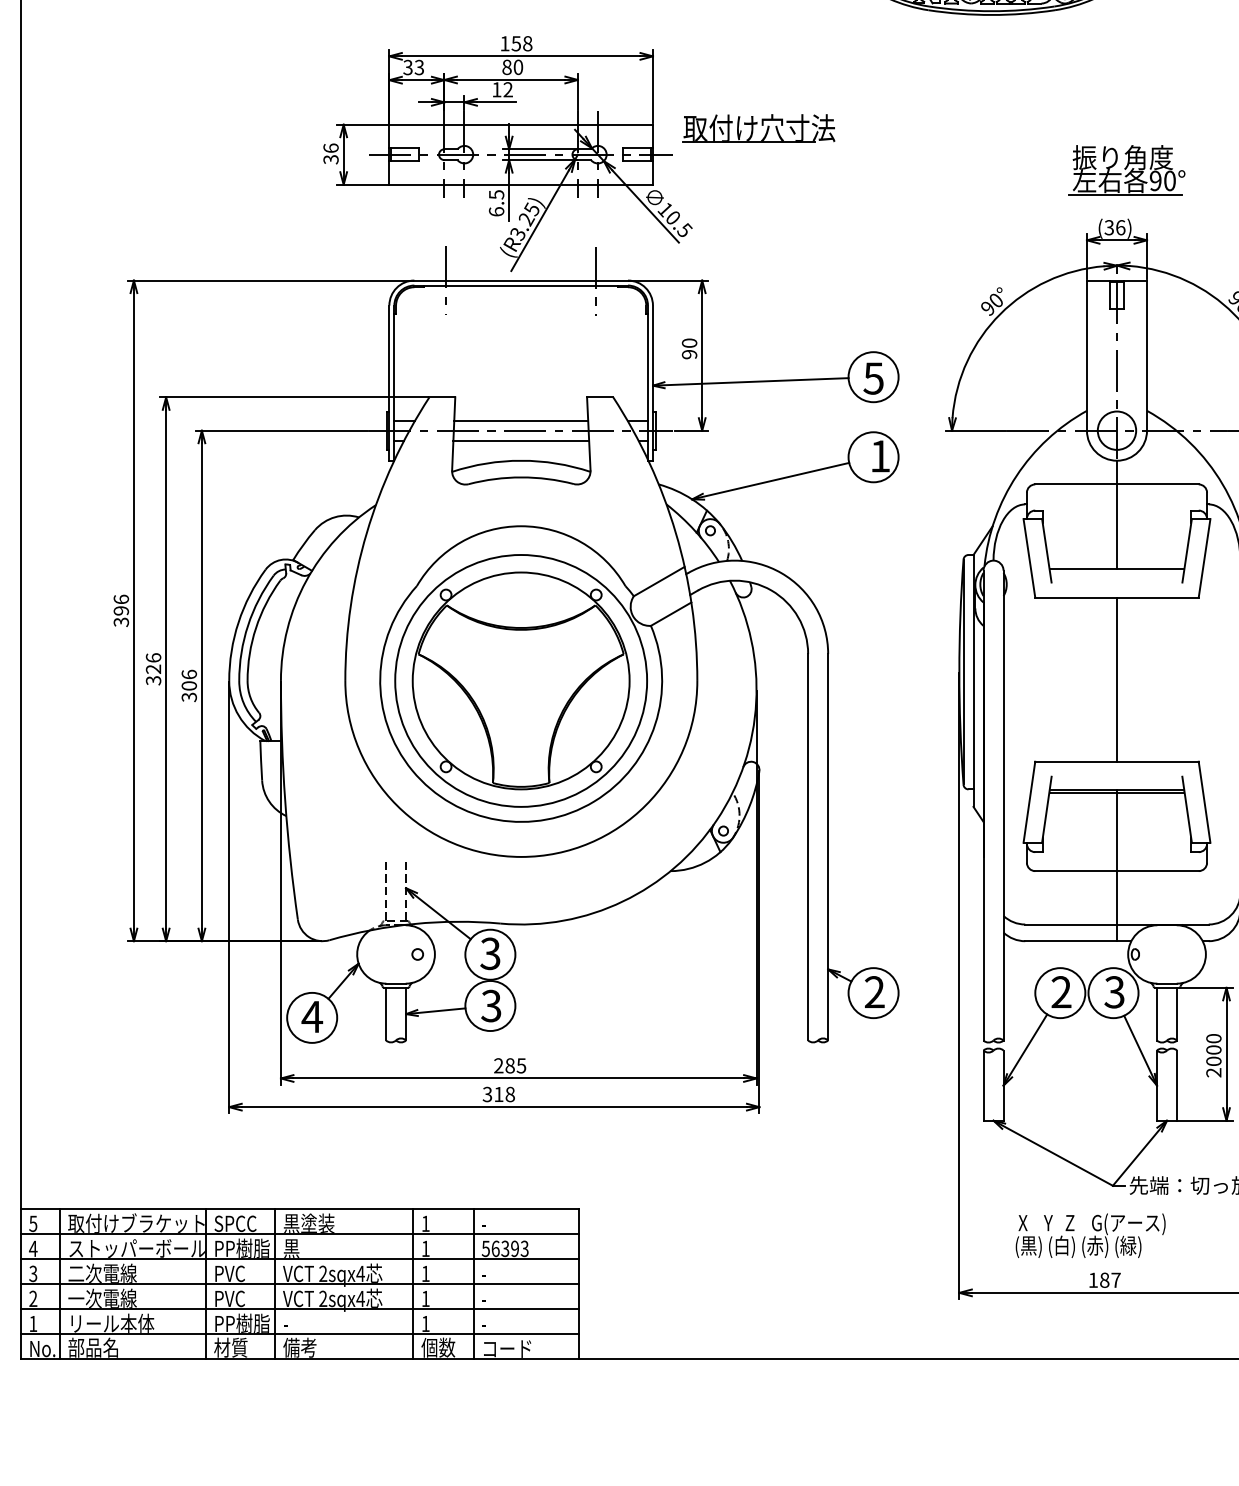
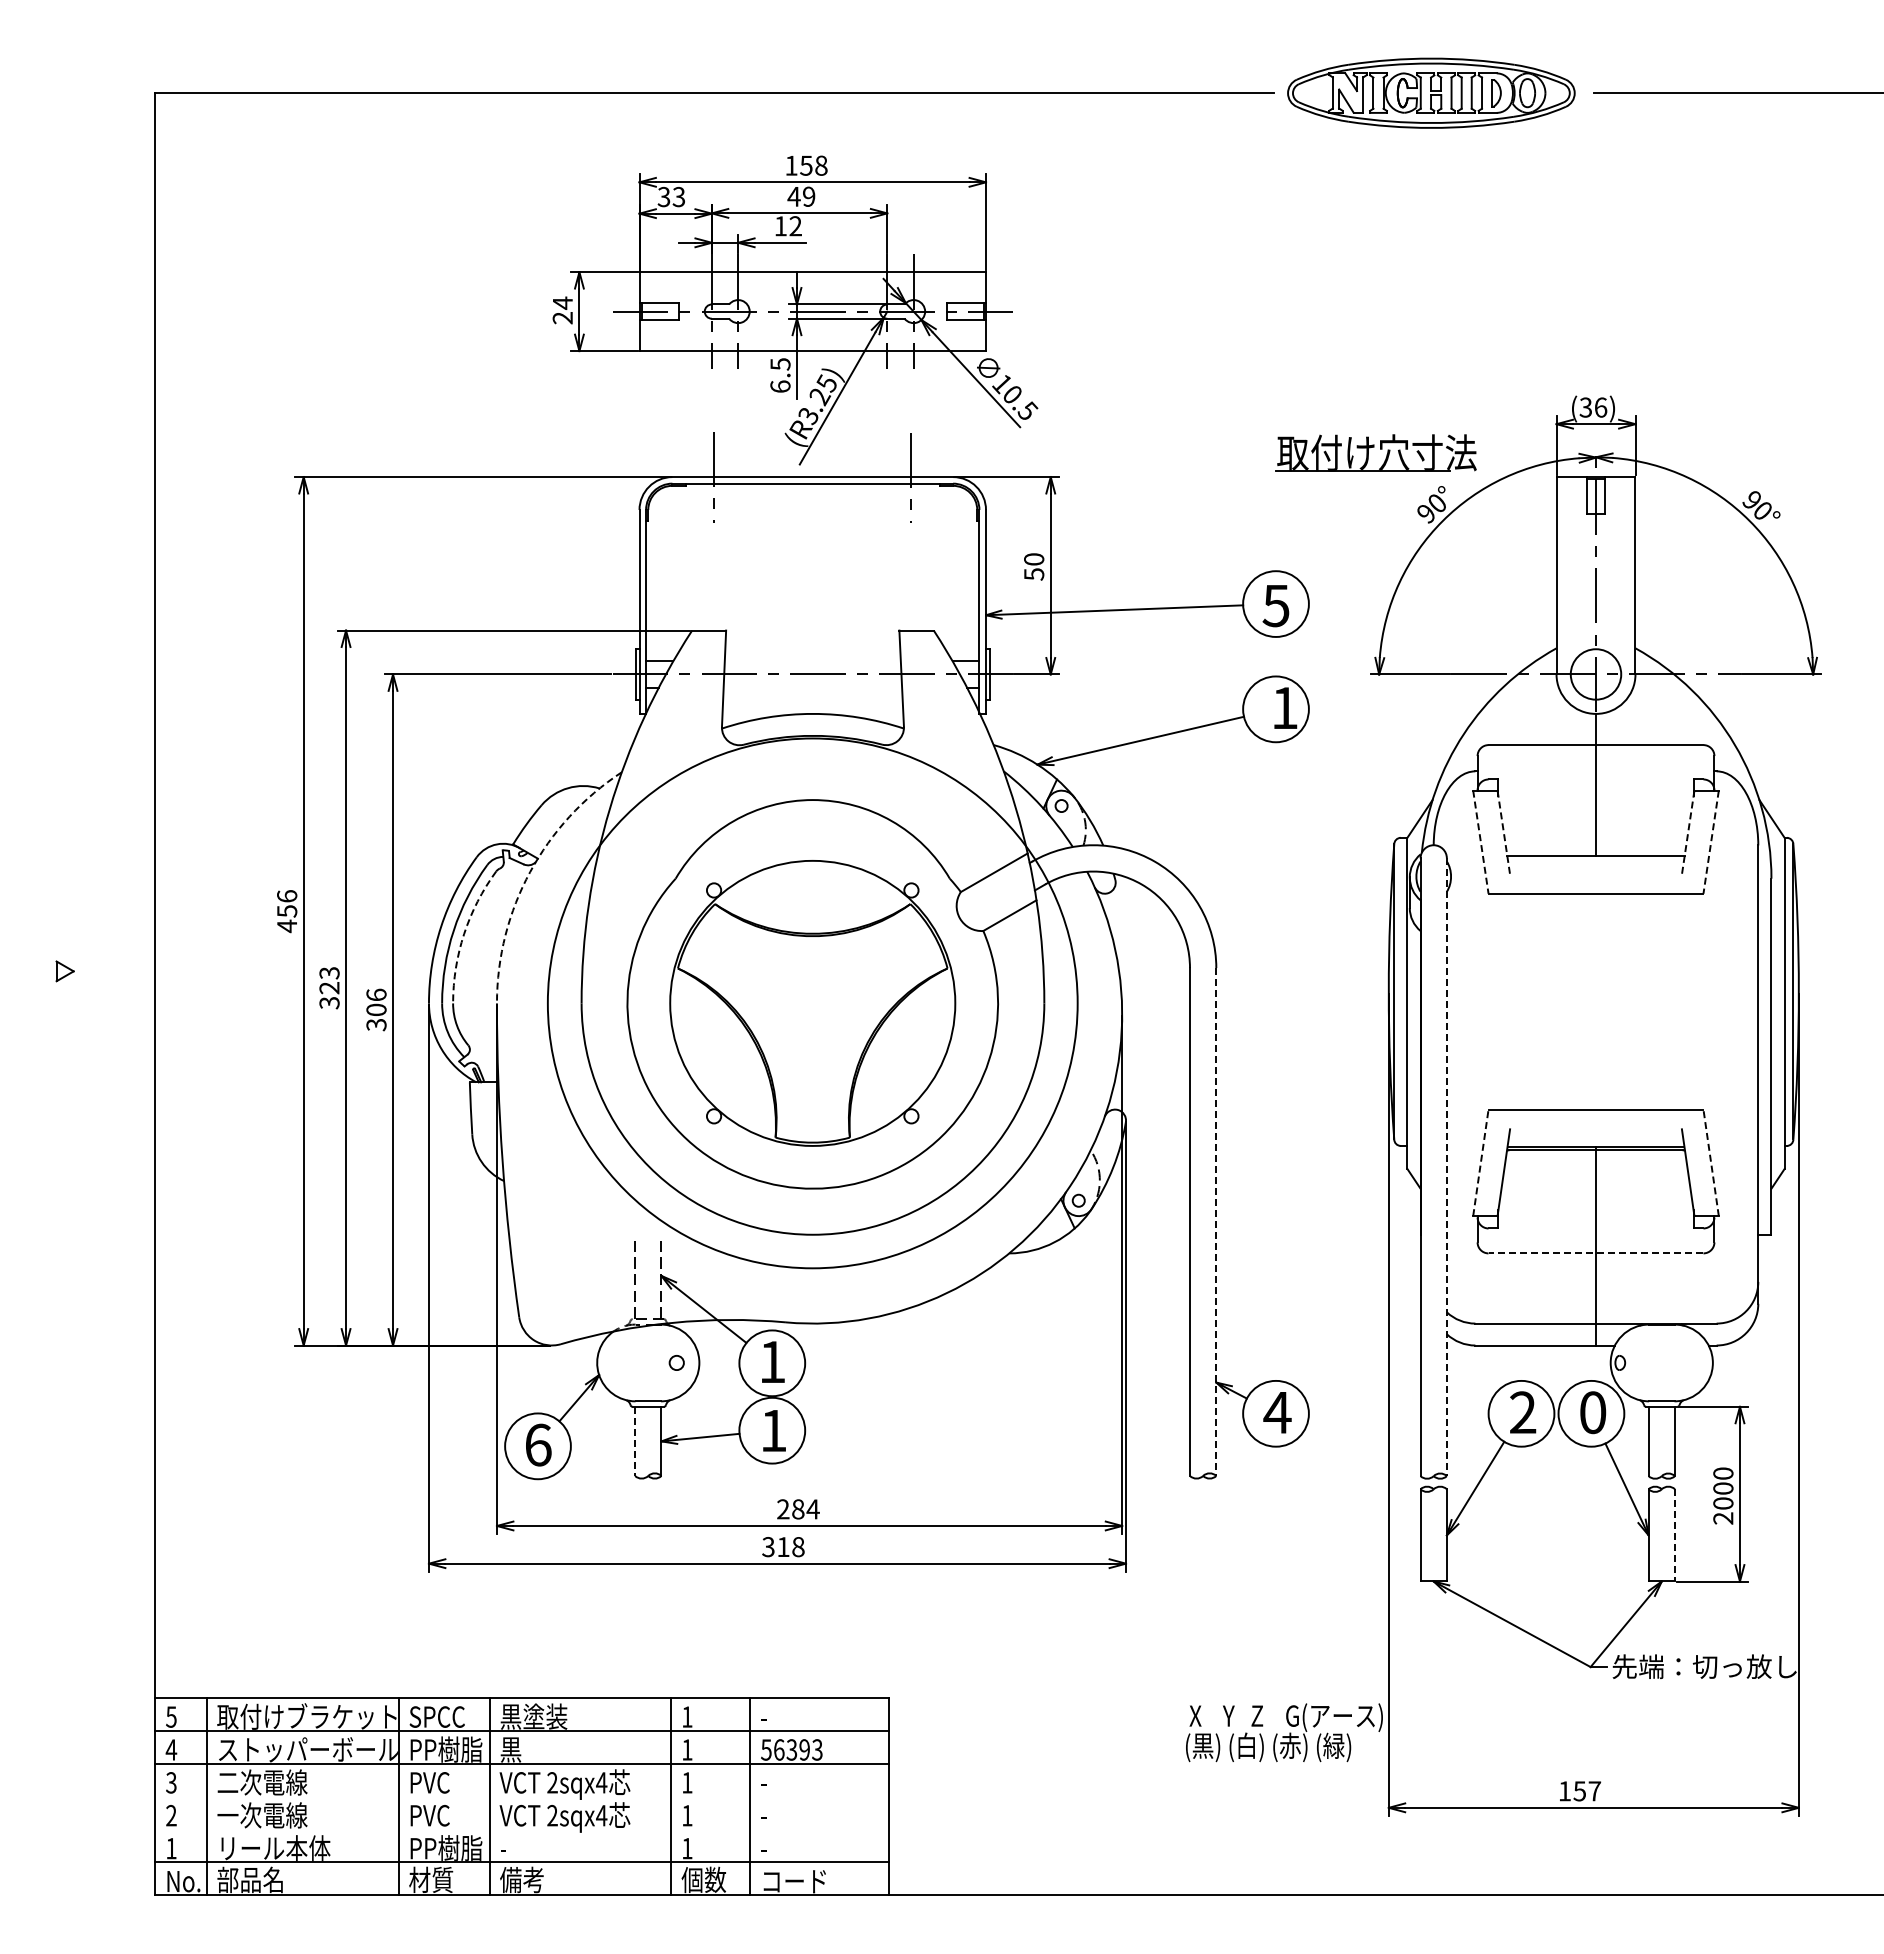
text: (512, 67) -> (801, 196), 80 -> 49
part: (758, 127) -> (1375, 452), moved
text: (330, 153) -> (562, 310), 36 -> 24
part: (1126, 170) -> (1608, 332), removed
text: (689, 354) -> (1034, 574), 90 -> 50
line: (520, 420) -> (812, 661), removed
line: (520, 440) -> (812, 687), removed
line: (1046, 550) -> (1503, 832), solid -> dashed
line: (1187, 550) -> (1688, 832), solid -> dashed
line: (1029, 558) -> (1480, 842), solid -> dashed
line: (1204, 558) -> (1711, 842), solid -> dashed
arc: (306, 581) -> (530, 872), solid -> dashed
text: (121, 617) -> (287, 919), 396 -> 456
arc: (256, 628) -> (464, 934), solid -> dashed
text: (153, 657) -> (329, 972), 326 -> 323
line: (1117, 679) -> (1596, 1001), removed
circle: (520, 680) -> (812, 1002), size x1.6
line: (1029, 801) -> (1480, 1162), solid -> dashed
line: (1204, 801) -> (1711, 1162), solid -> dashed
line: (1003, 805) -> (1446, 1167), solid -> dashed
line: (828, 847) -> (1216, 1222), solid -> dashed
line: (1116, 871) -> (1595, 1253), solid -> dashed
text: (490, 953) -> (772, 1361), 3 -> 1
text: (874, 992) -> (1277, 1412), 2 -> 4
text: (1114, 992) -> (1592, 1412), 3 -> 0
text: (491, 1005) -> (773, 1430), 3 -> 1
line: (386, 1014) -> (635, 1441), solid -> dashed
text: (312, 1016) -> (538, 1444), 4 -> 6
text: (520, 1065) -> (812, 1509), 285 -> 284
line: (1176, 1085) -> (1674, 1535), solid -> dashed
text: (1090, 1235) -> (1284, 1732), moved
text: (1104, 1280) -> (1579, 1791), 187 -> 157
line: (299, 1284) -> (521, 1796), removed
line: (299, 1309) -> (521, 1829), removed

